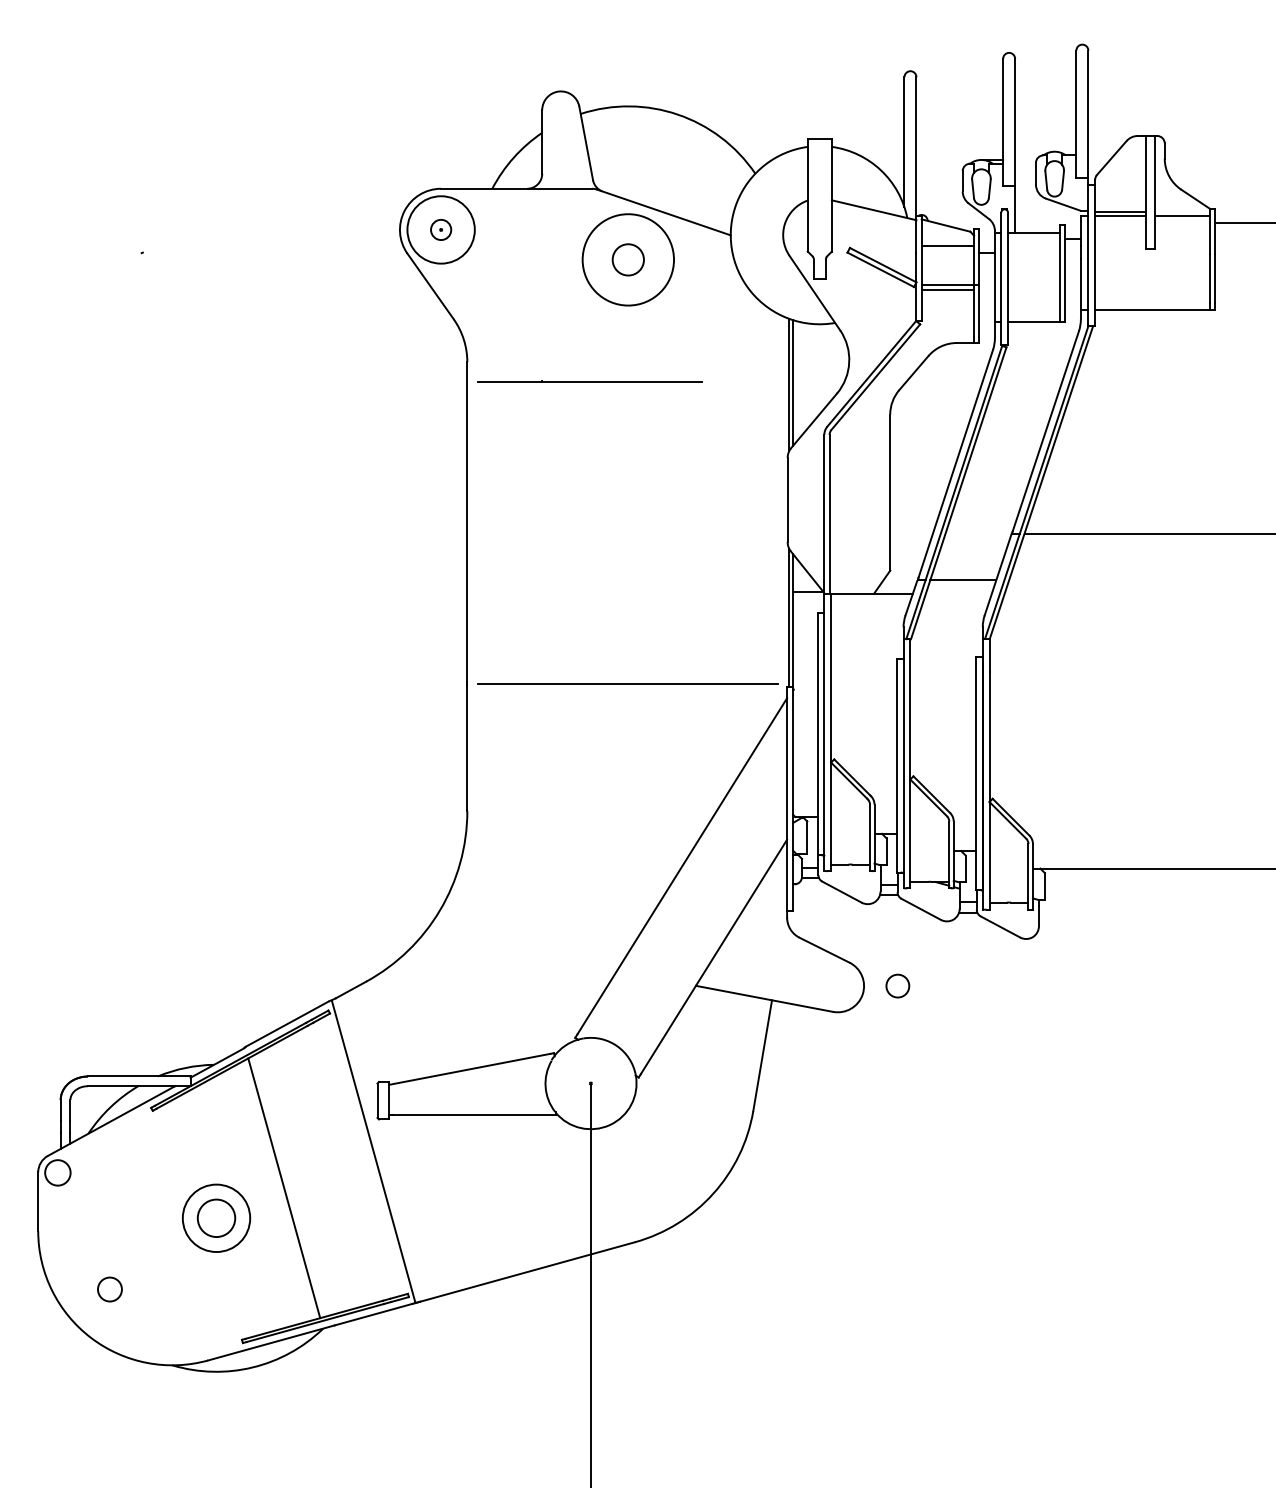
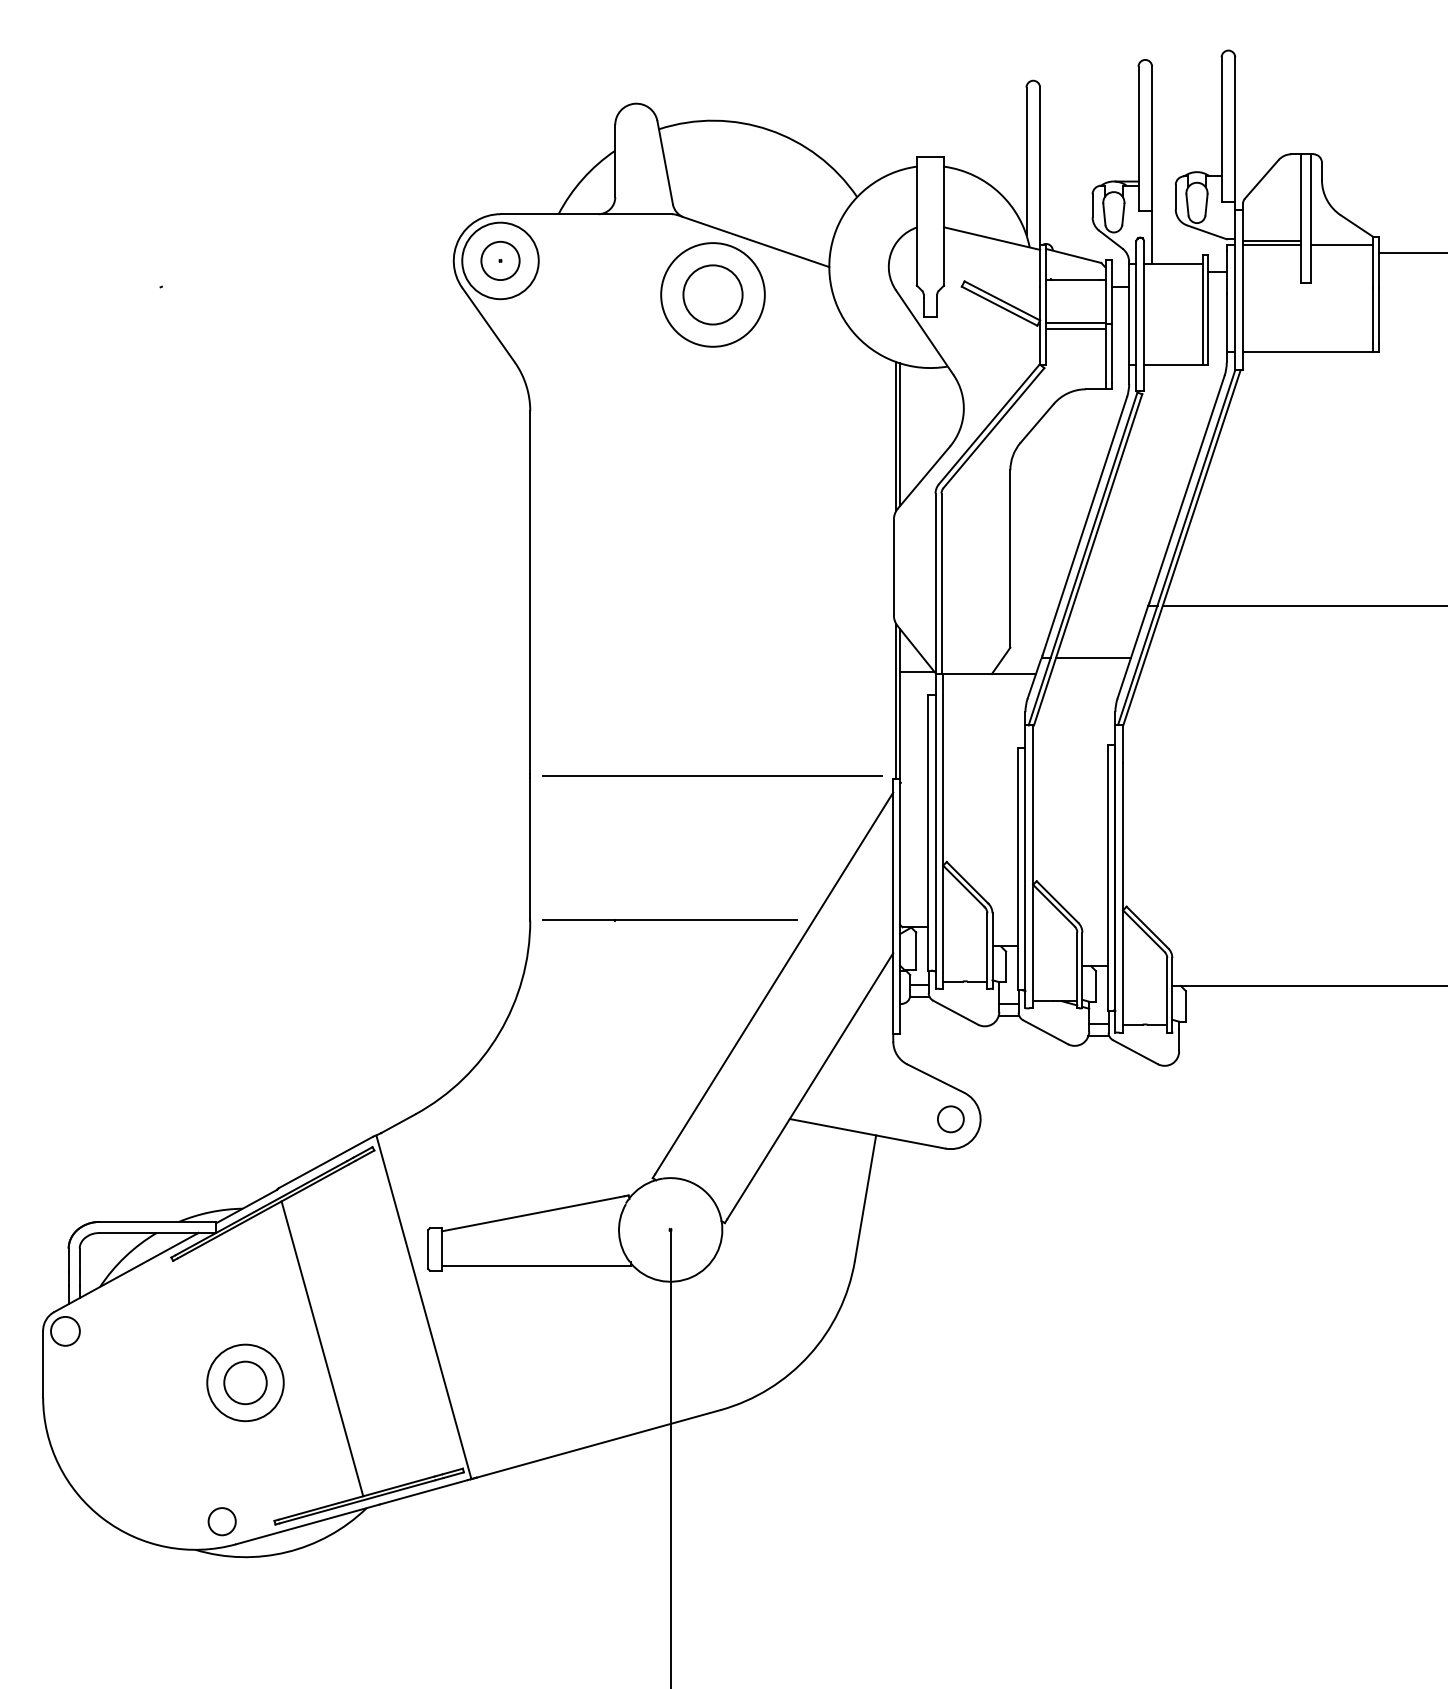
circle: (440, 229) -> (499, 260), size x1.67
circle: (628, 259) -> (713, 294), size x1.67
line: (589, 381) -> (668, 919), moved
circle: (897, 985) -> (950, 1118), moved
circle: (109, 1289) -> (221, 1521), moved

